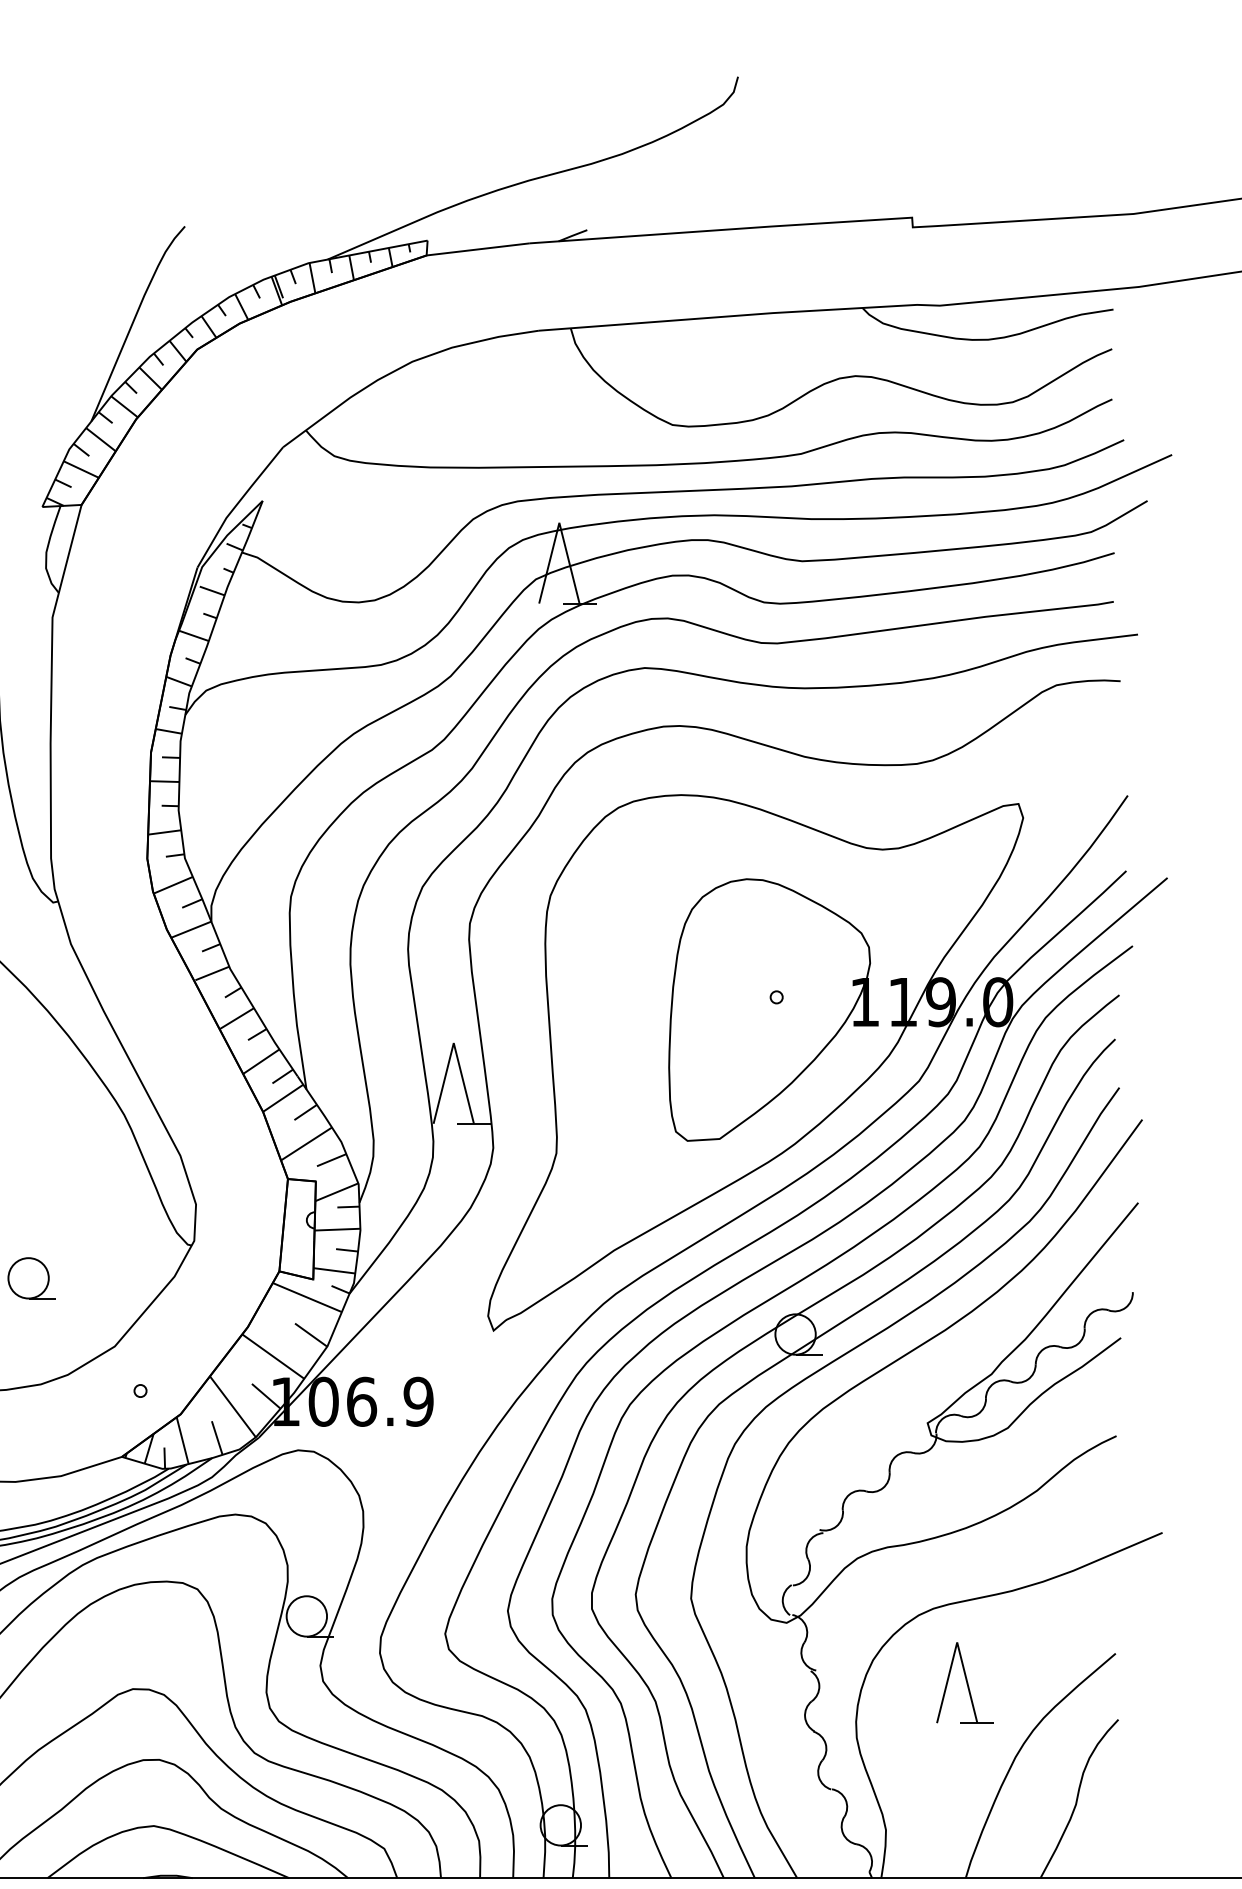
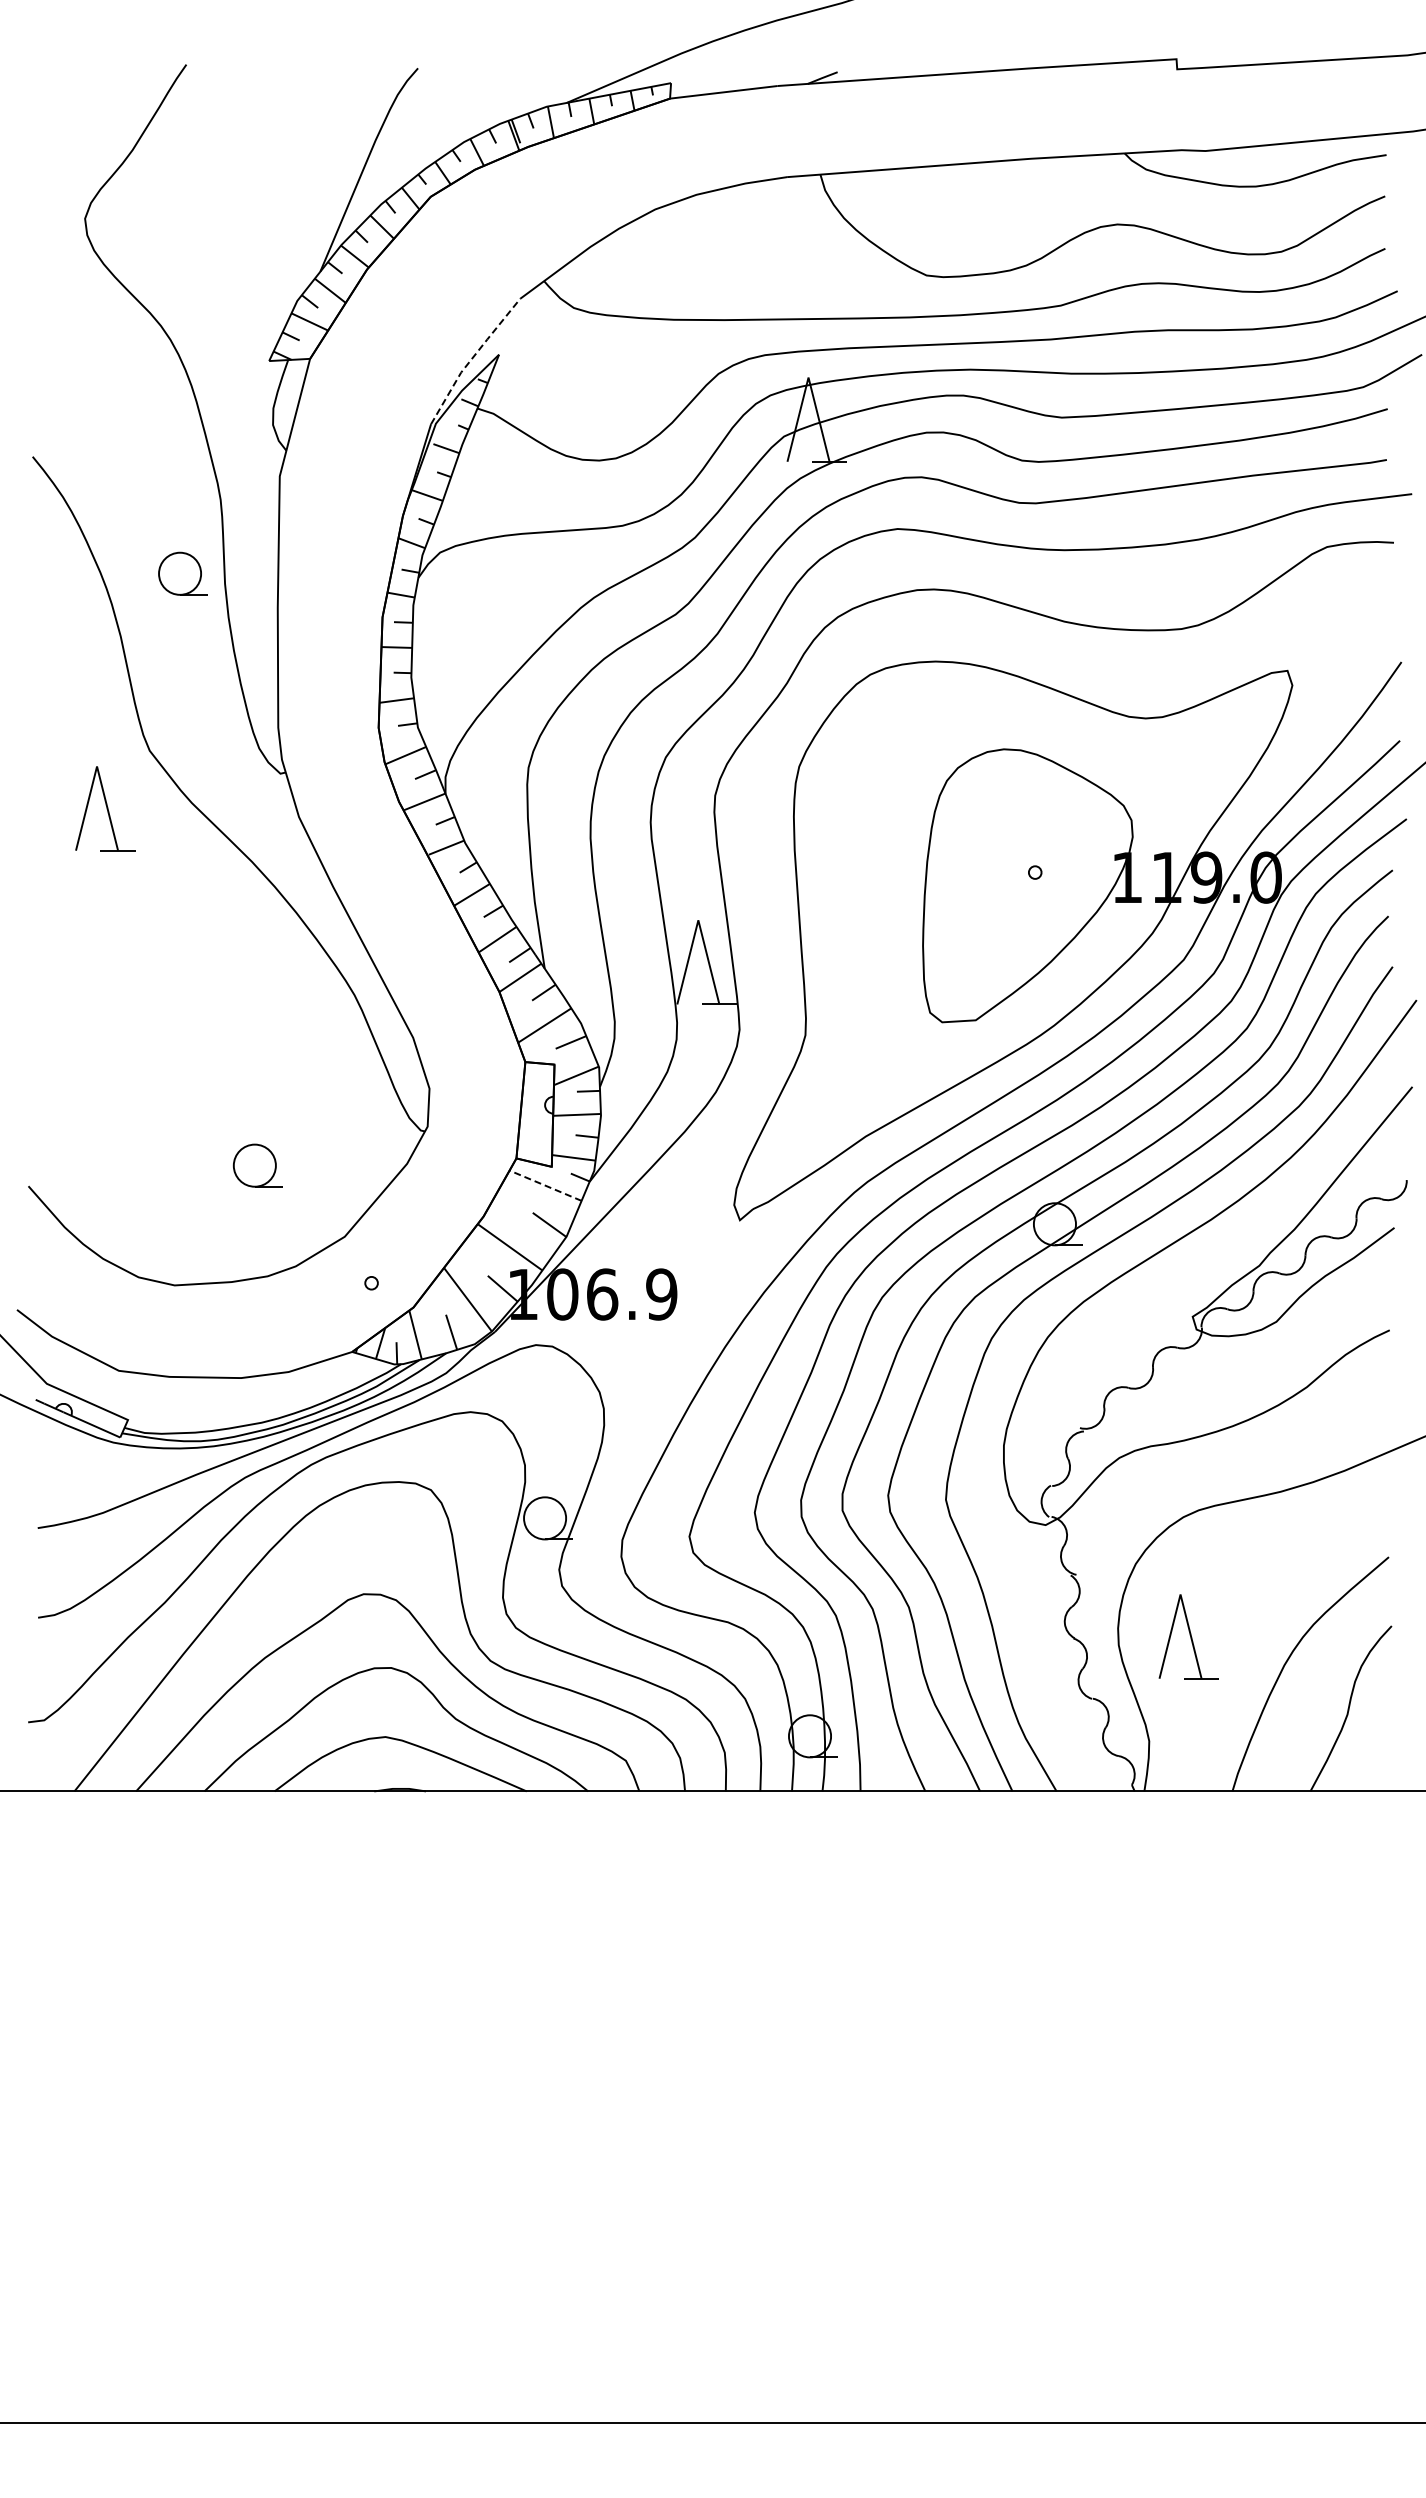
line: (237, 504) -> (472, 358), solid -> dashed
line: (307, 1297) -> (545, 1185), solid -> dashed
part: (964, 1682) -> (1188, 1636), moved

